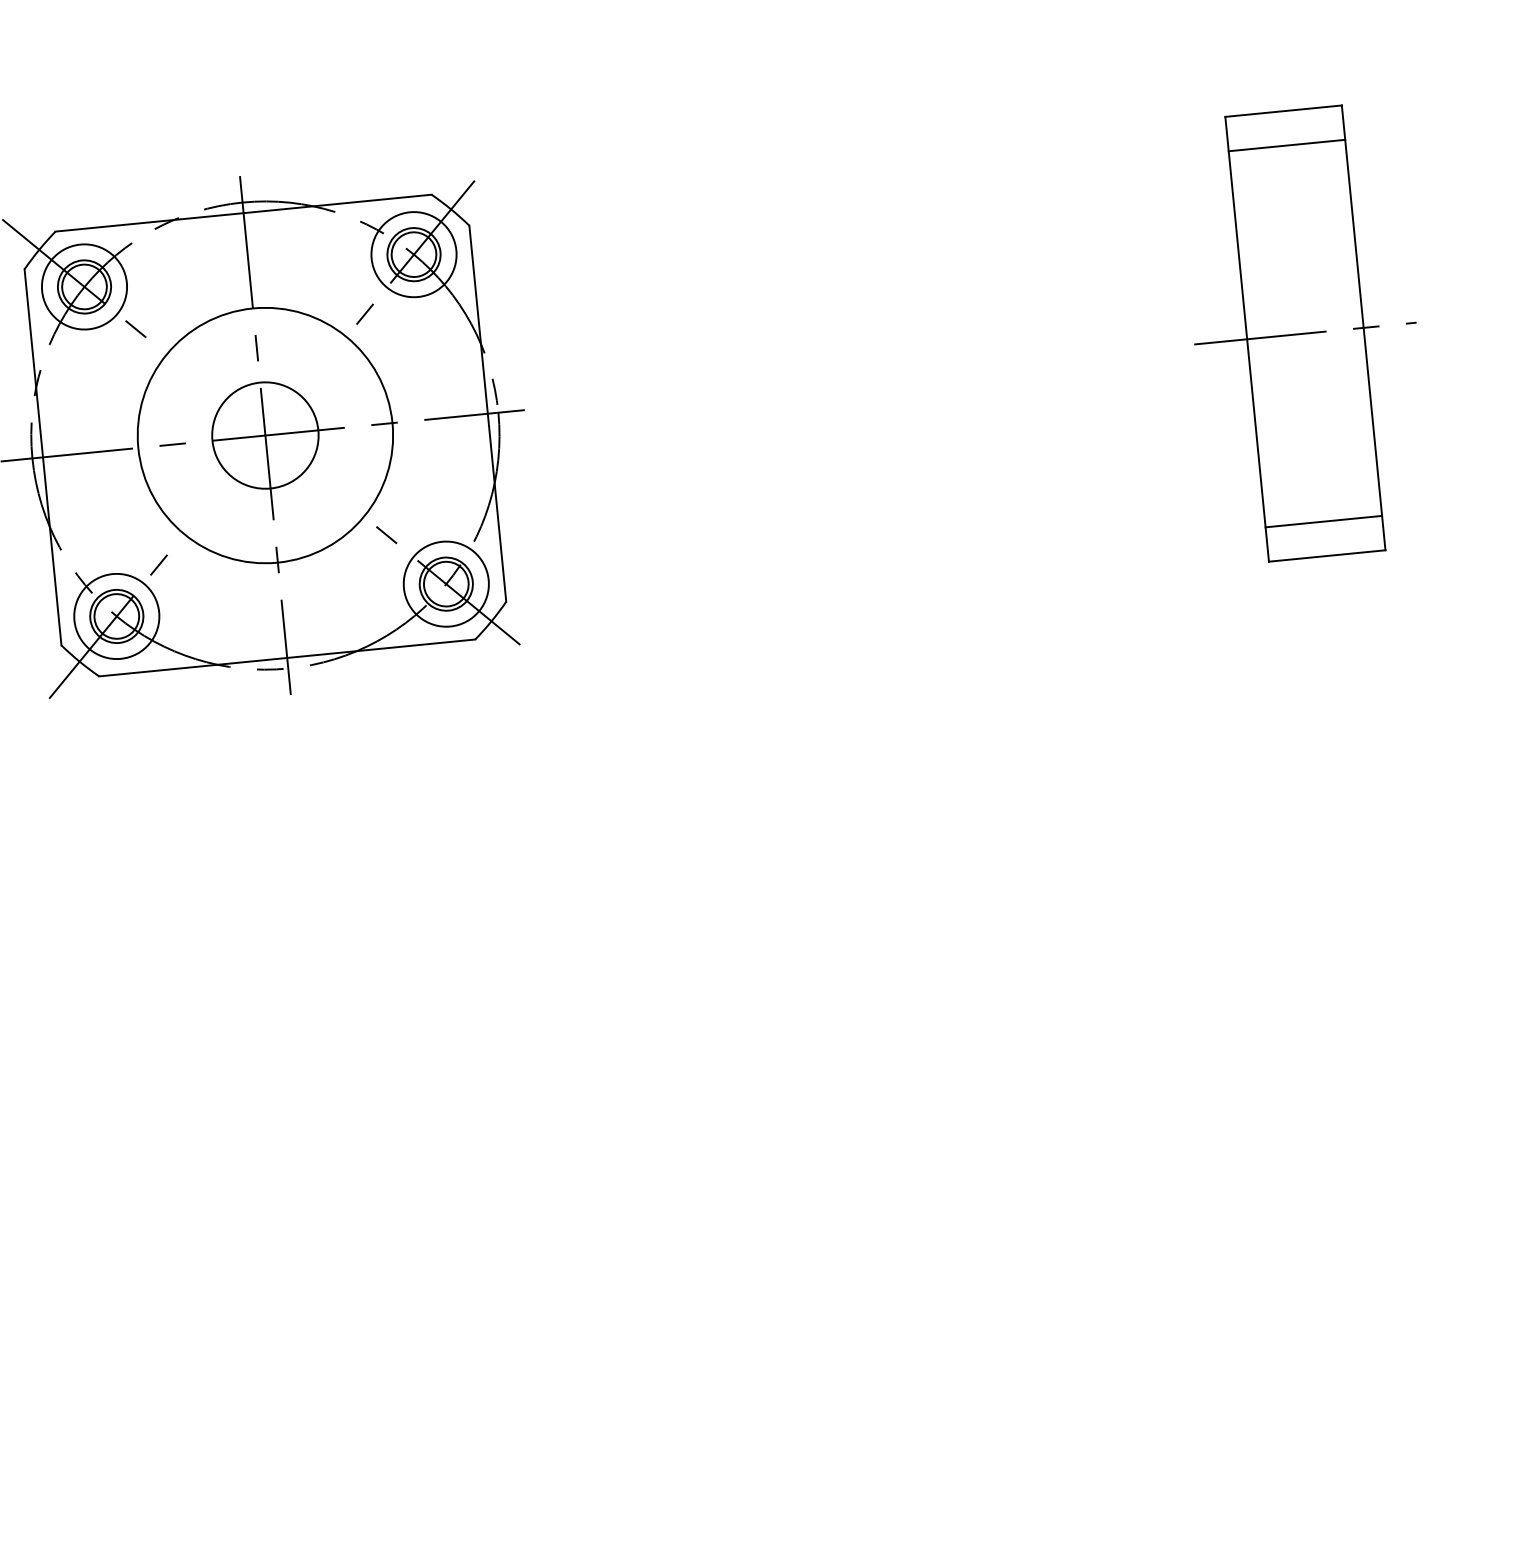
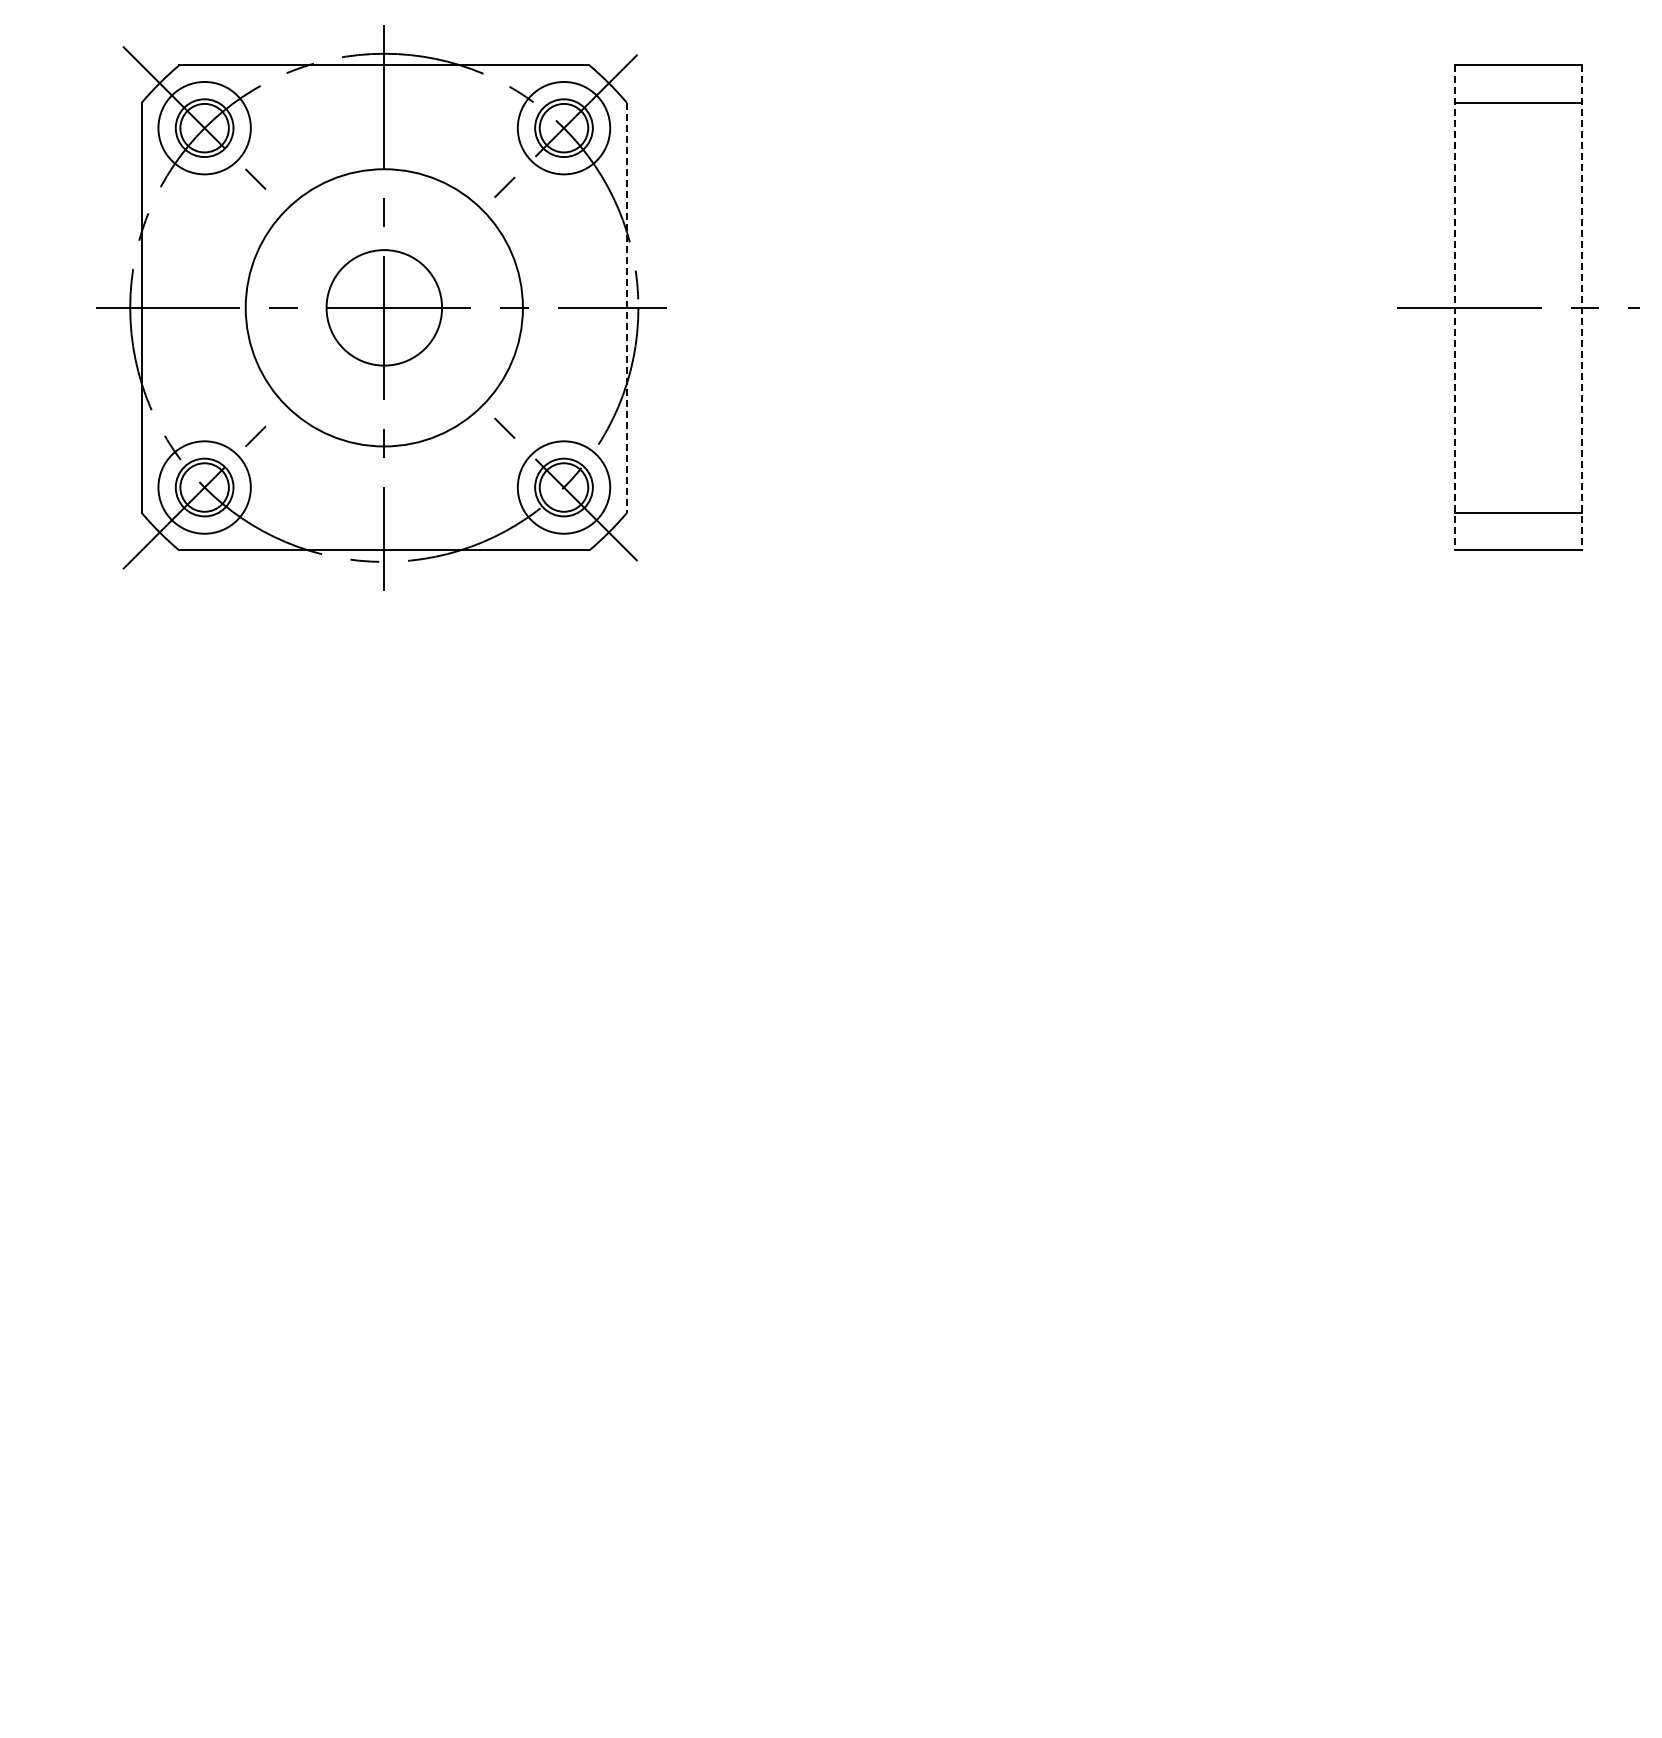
line: (1363, 327) -> (1582, 307), solid -> dashed
line: (1247, 338) -> (1455, 307), solid -> dashed
line: (487, 414) -> (626, 308), solid -> dashed

